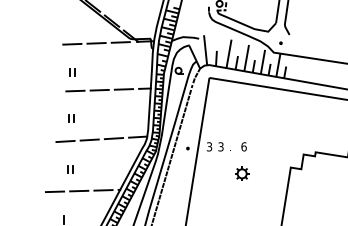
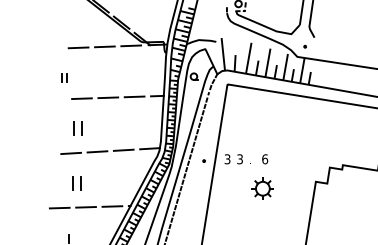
part: (72, 72) -> (64, 78), moved
part: (71, 118) -> (77, 128), size x1.6
part: (70, 169) -> (76, 183), size x1.6
part: (242, 173) -> (263, 188), size x1.4

